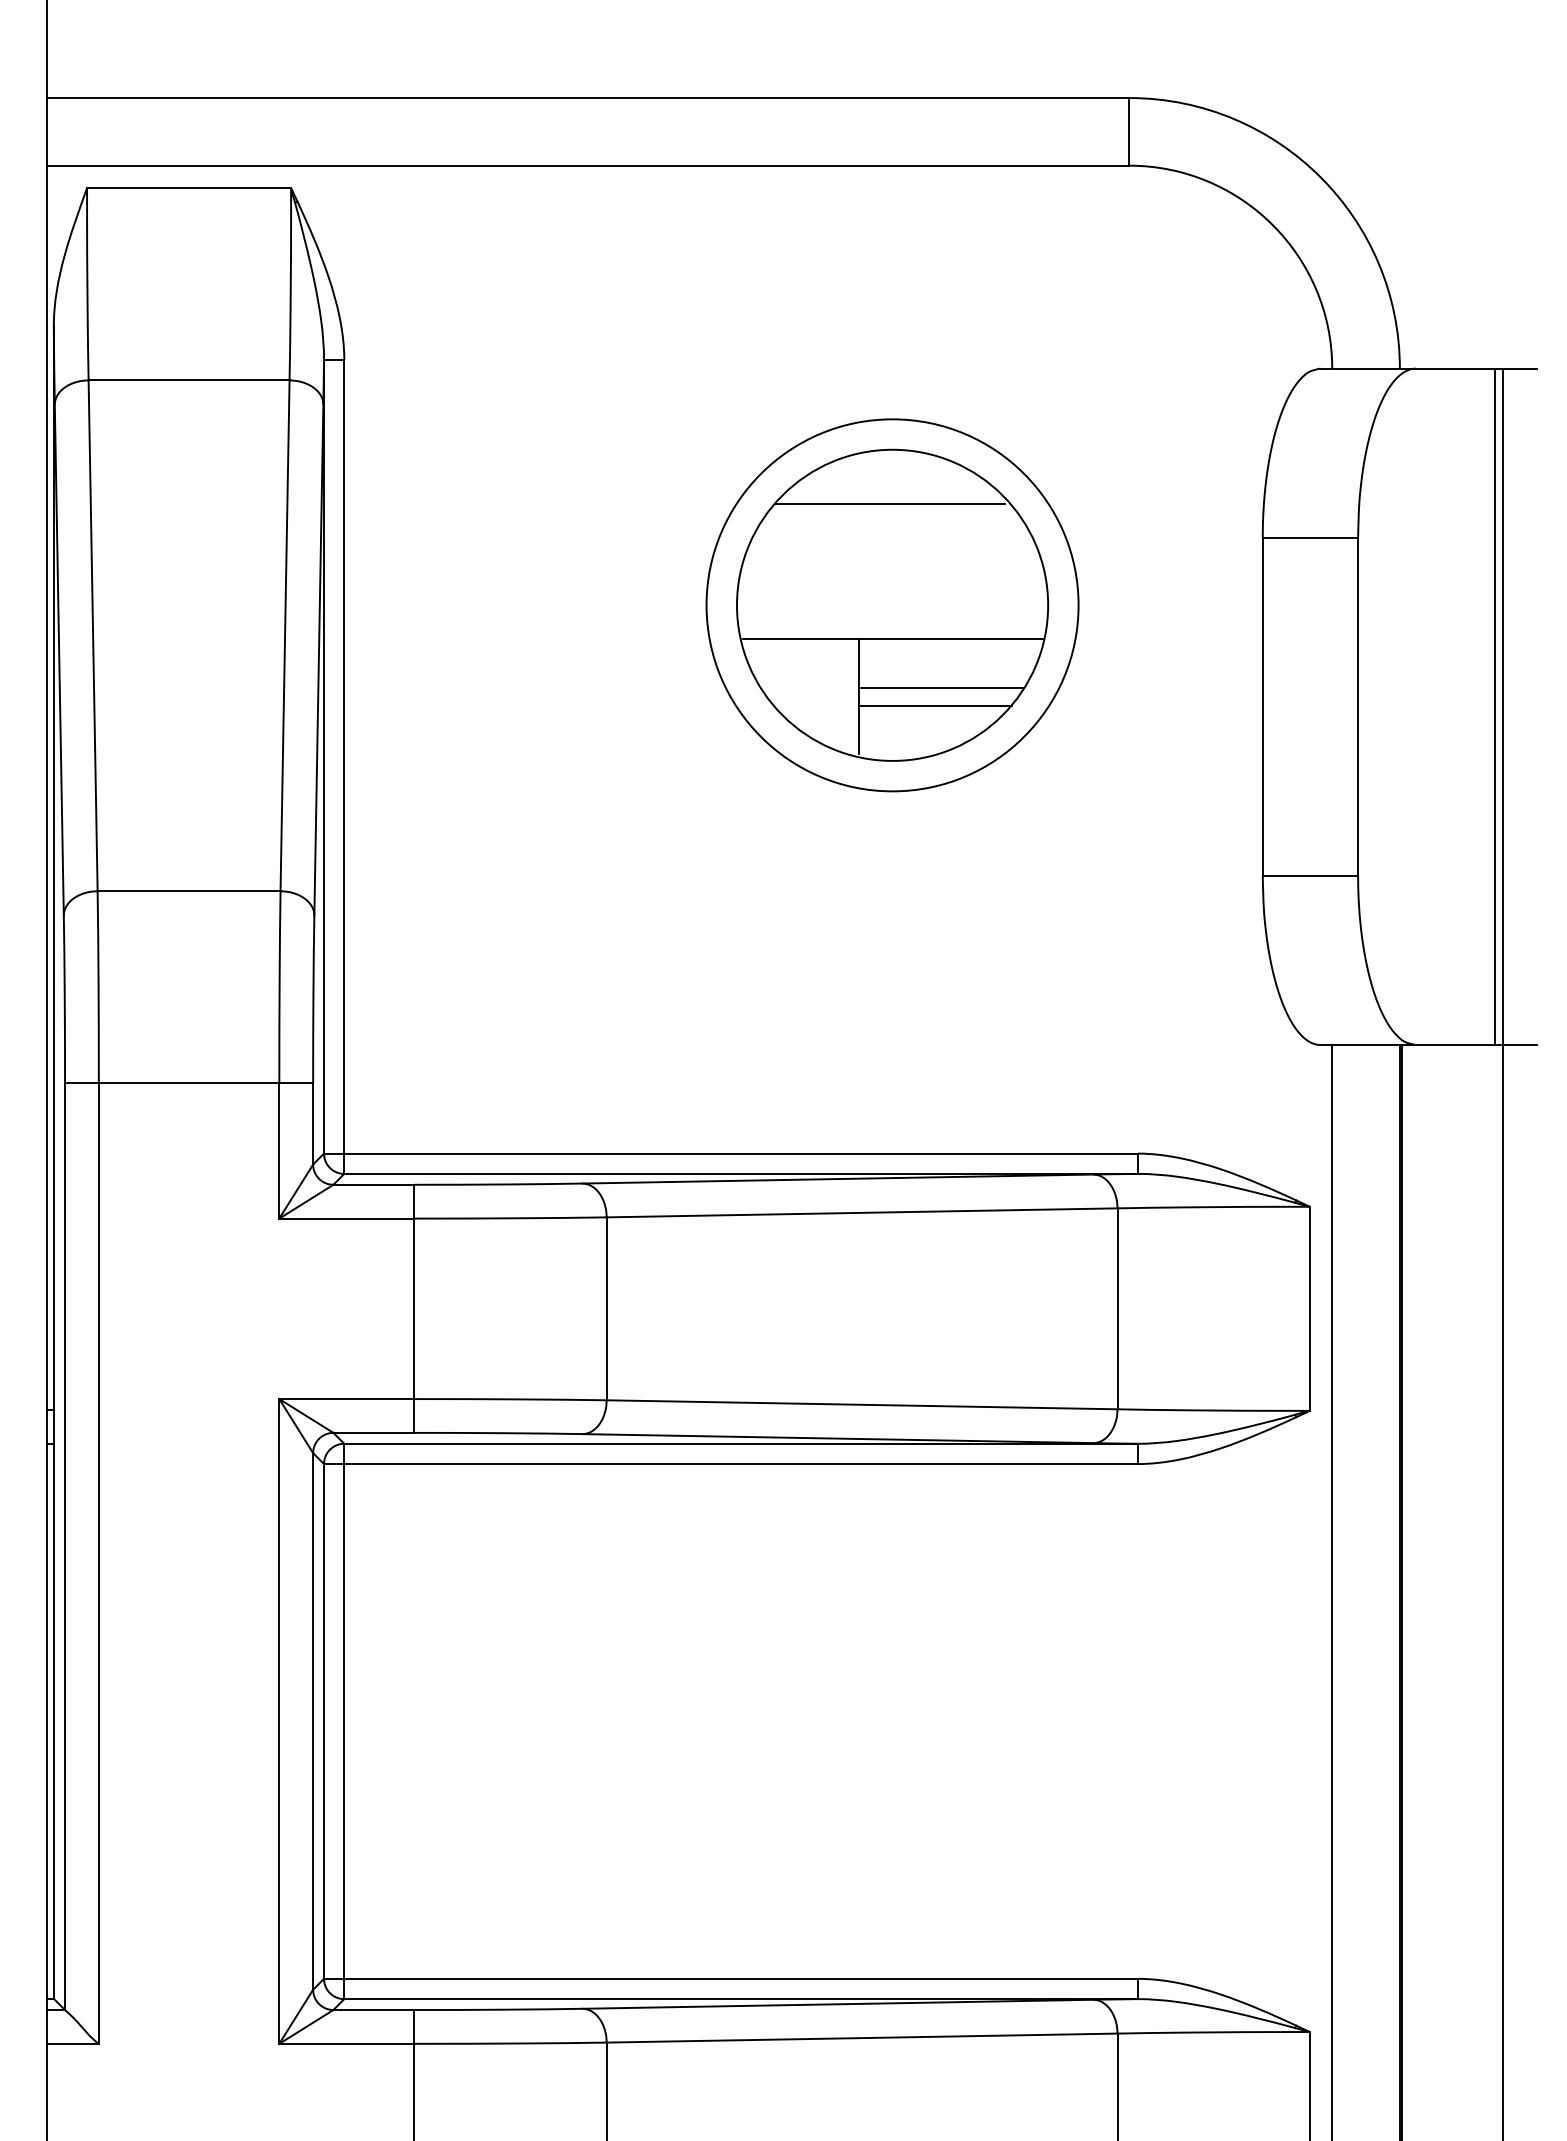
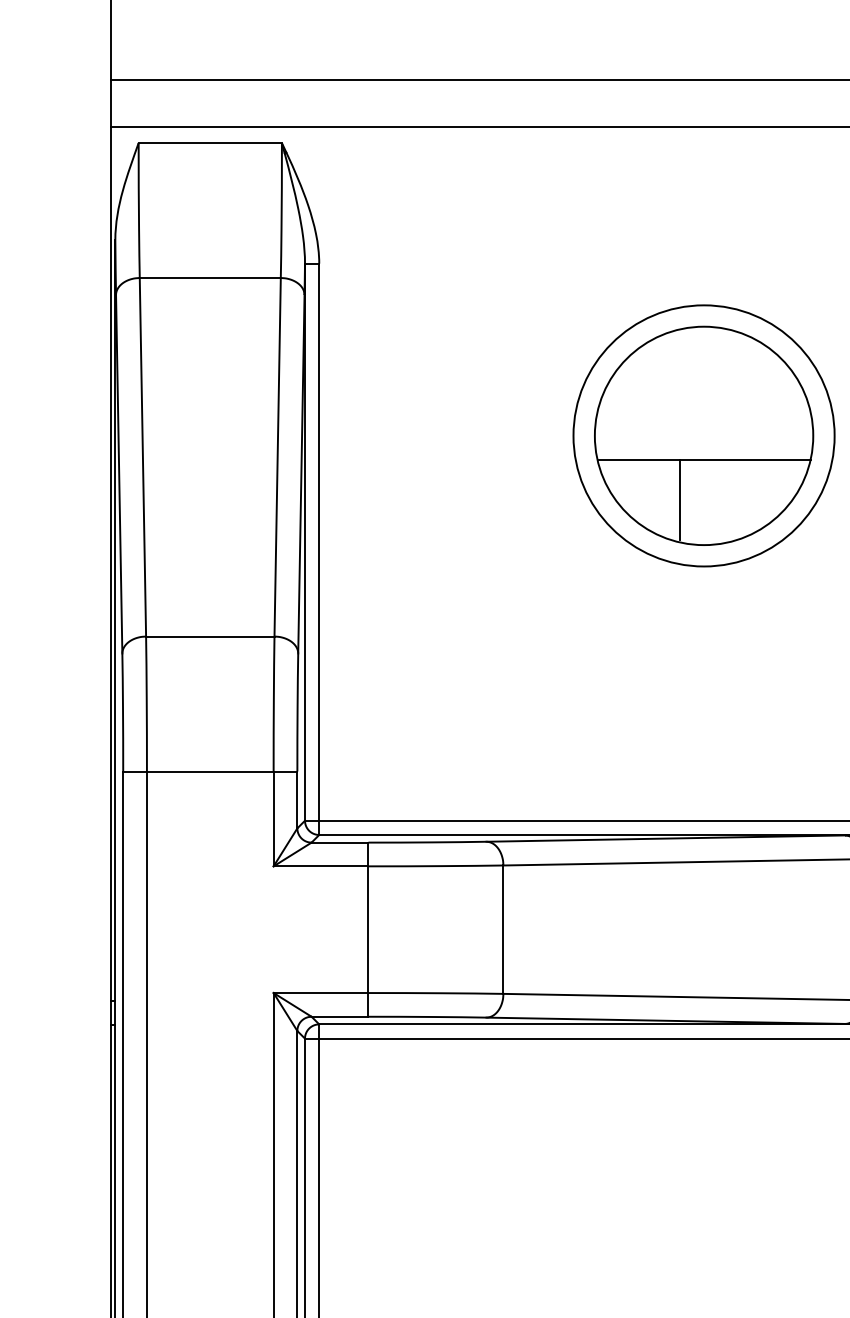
line: (889, 503) -> (701, 364), removed
line: (941, 687) -> (738, 493), removed
line: (934, 705) -> (733, 506), removed

